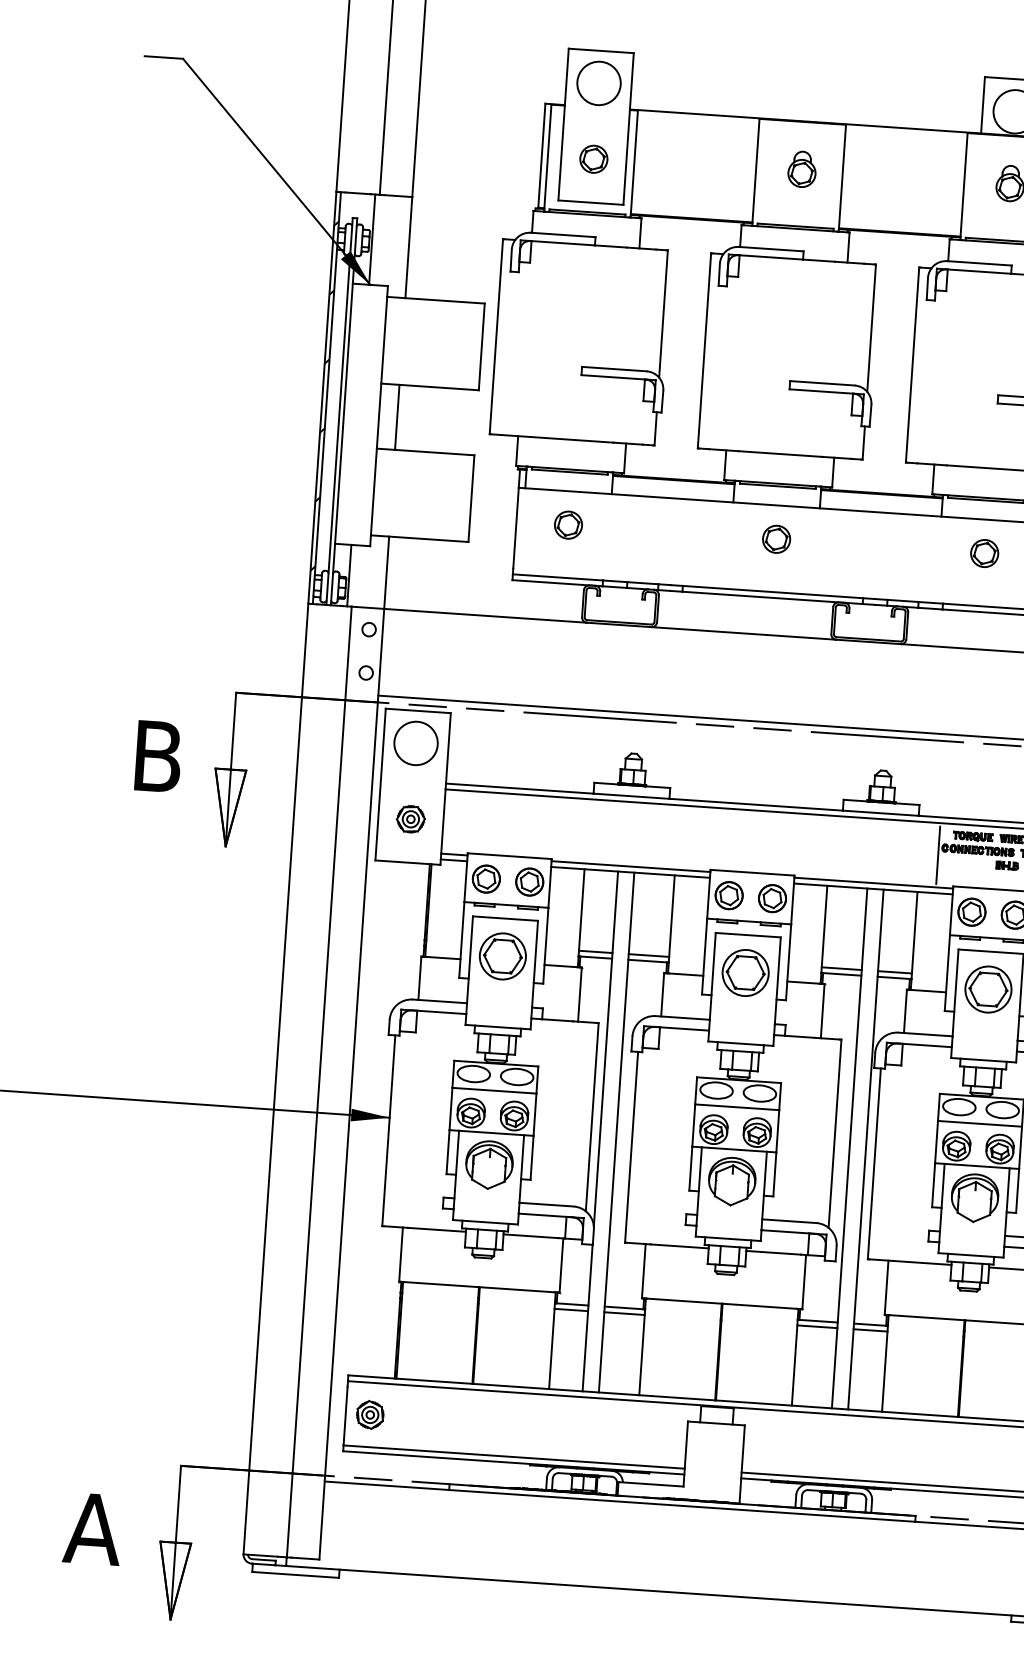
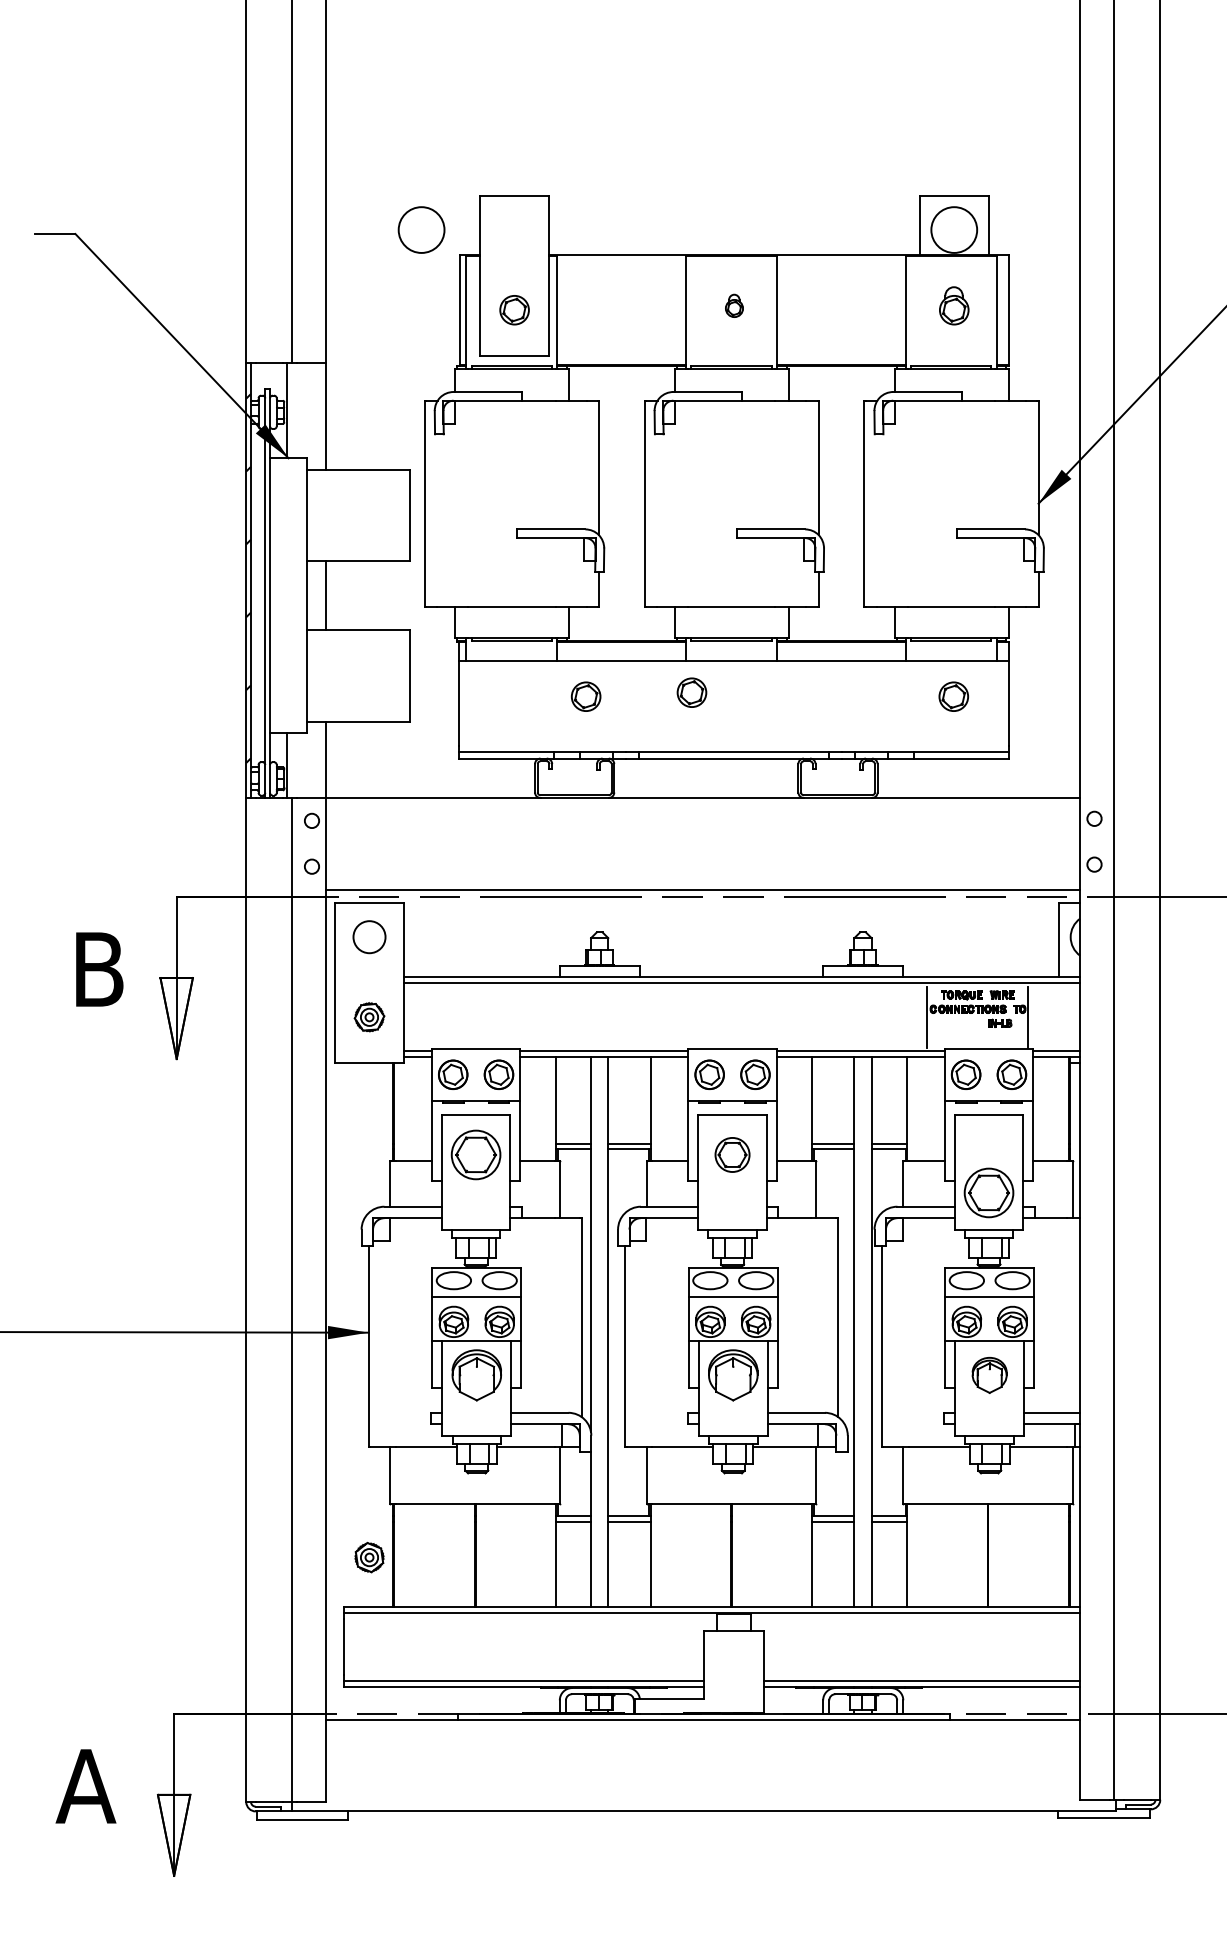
circle: (598, 82) -> (421, 229), moved
part: (802, 169) -> (734, 305), size x0.6
part: (567, 524) -> (585, 696), moved
part: (776, 539) -> (691, 692), moved
circle: (416, 743) -> (369, 937), size x0.7
part: (745, 972) -> (732, 1154), size x0.7
part: (987, 989) -> (988, 1192), moved
part: (974, 1198) -> (989, 1375), size x0.7
part: (370, 1414) -> (369, 1557), moved

